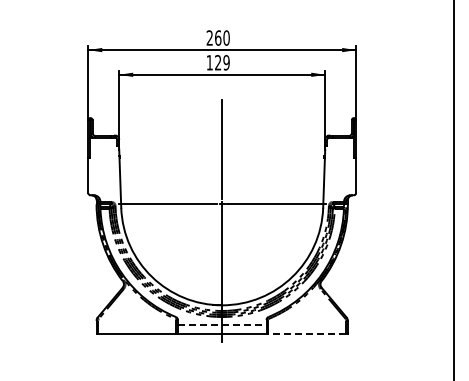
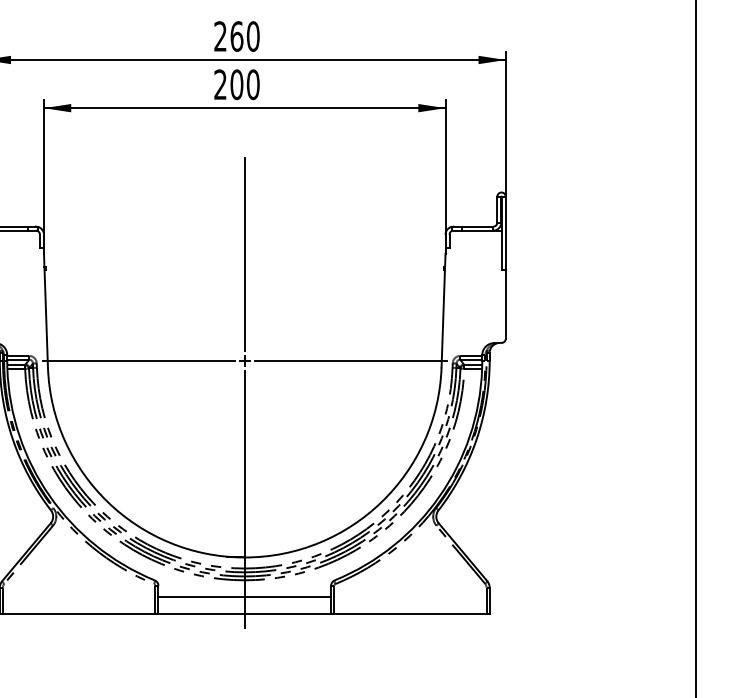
text: (217, 62) -> (235, 84), 129 -> 200
line: (222, 325) -> (245, 596), dashed -> solid
line: (306, 334) -> (409, 614), dashed -> solid

